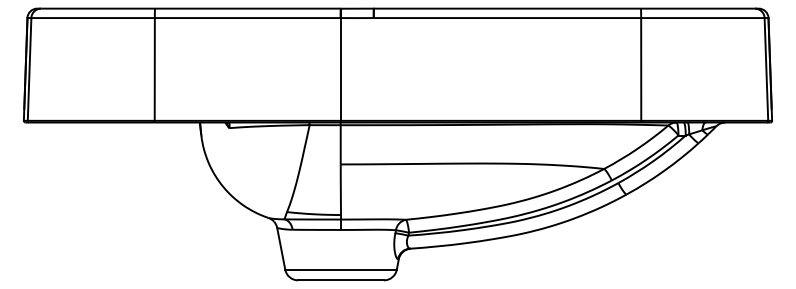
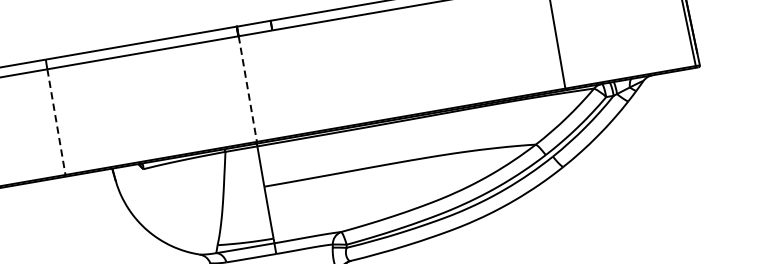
line: (154, 69) -> (56, 122), solid -> dashed
line: (341, 69) -> (248, 89), solid -> dashed

